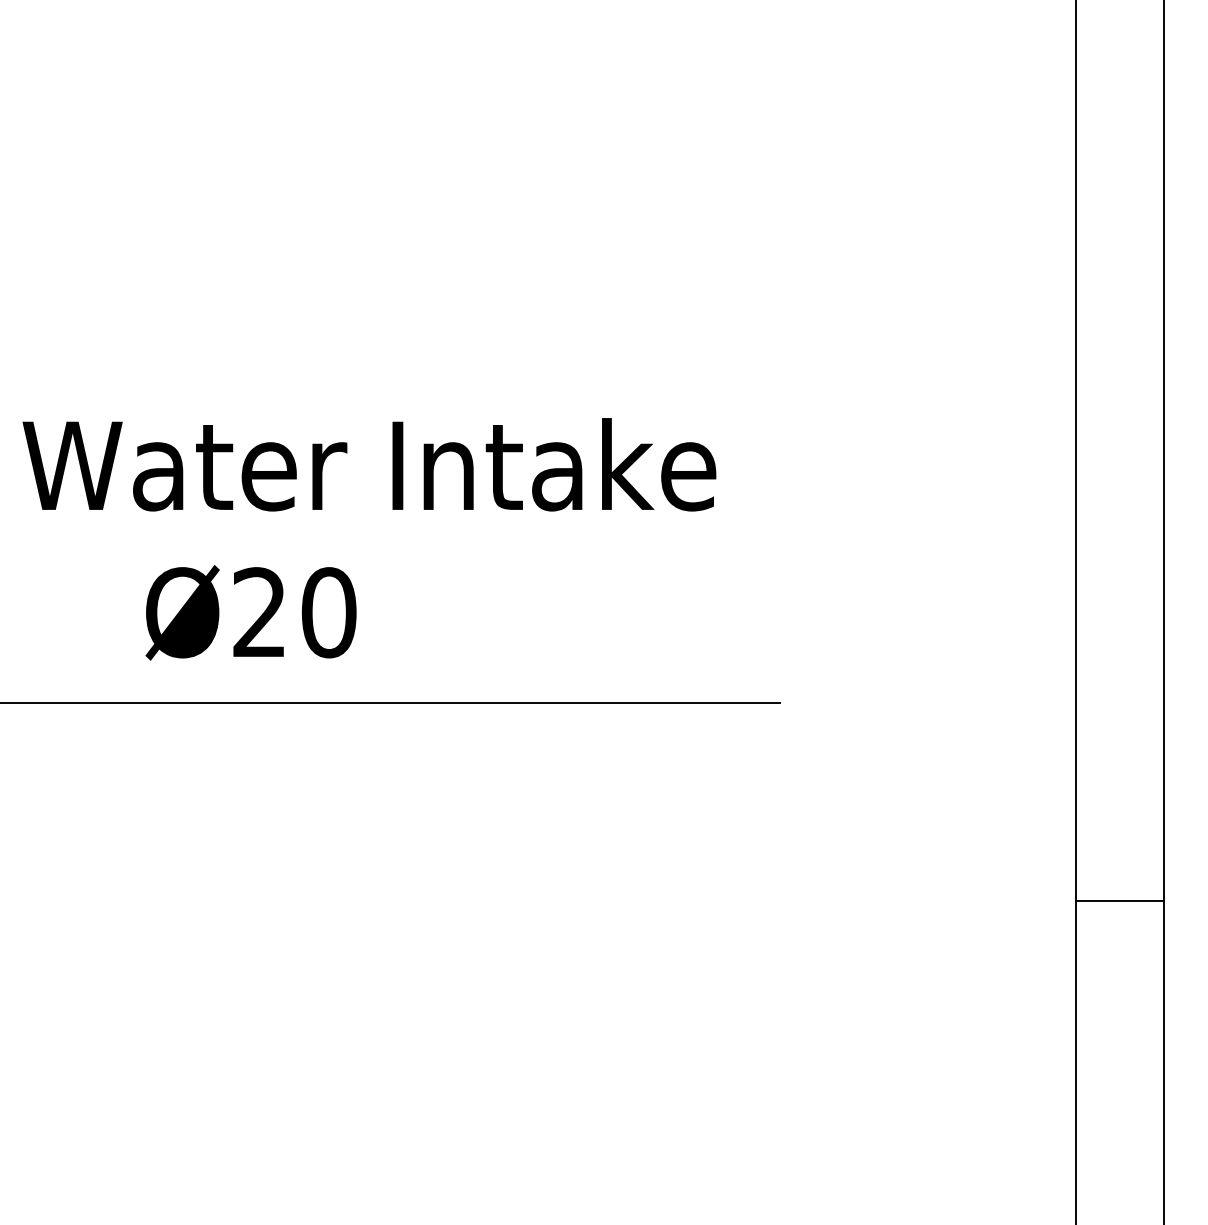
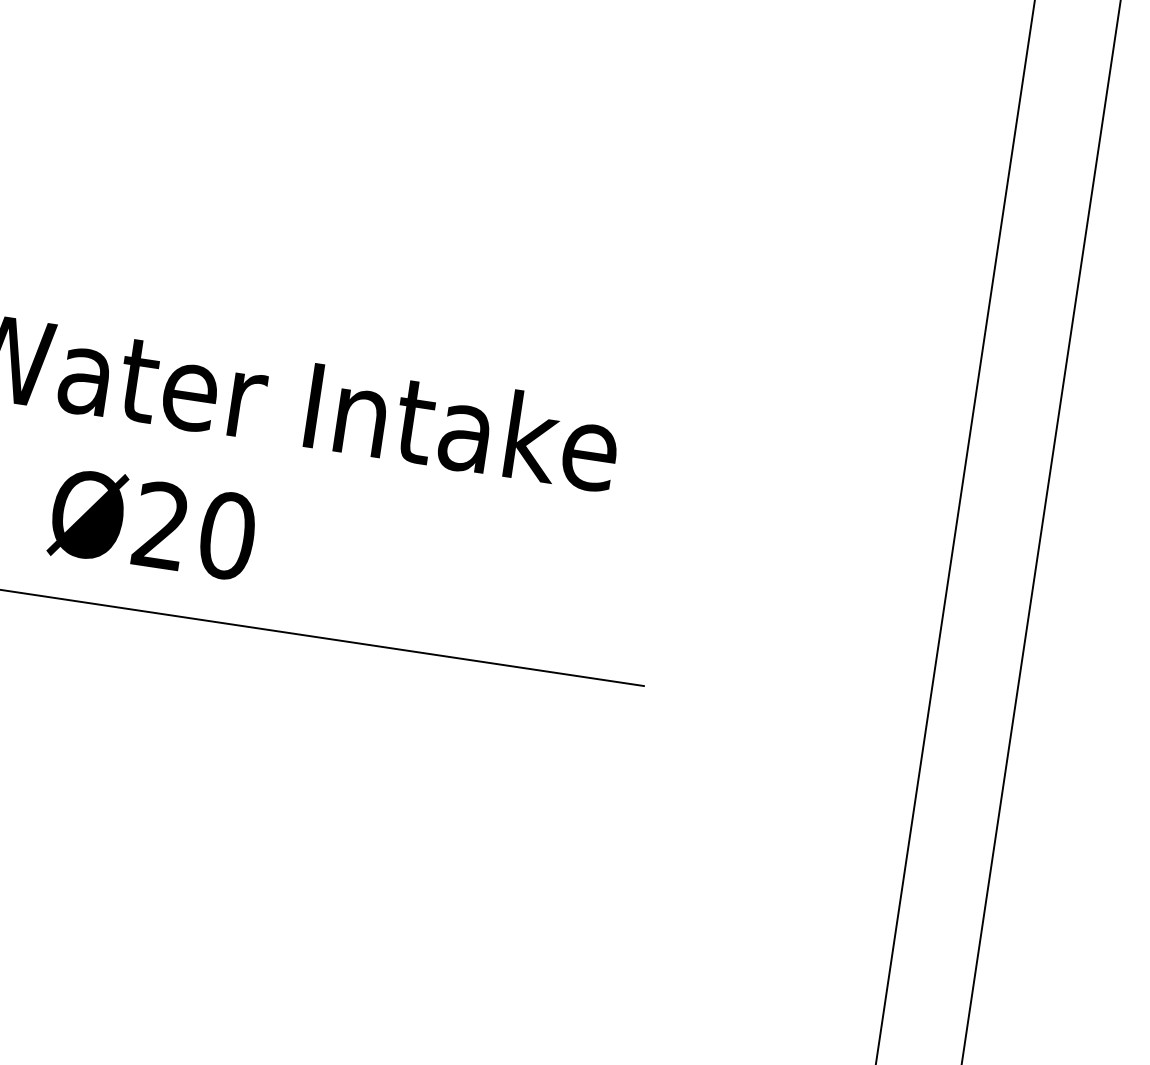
line: (1120, 900) -> (940, 922), removed

